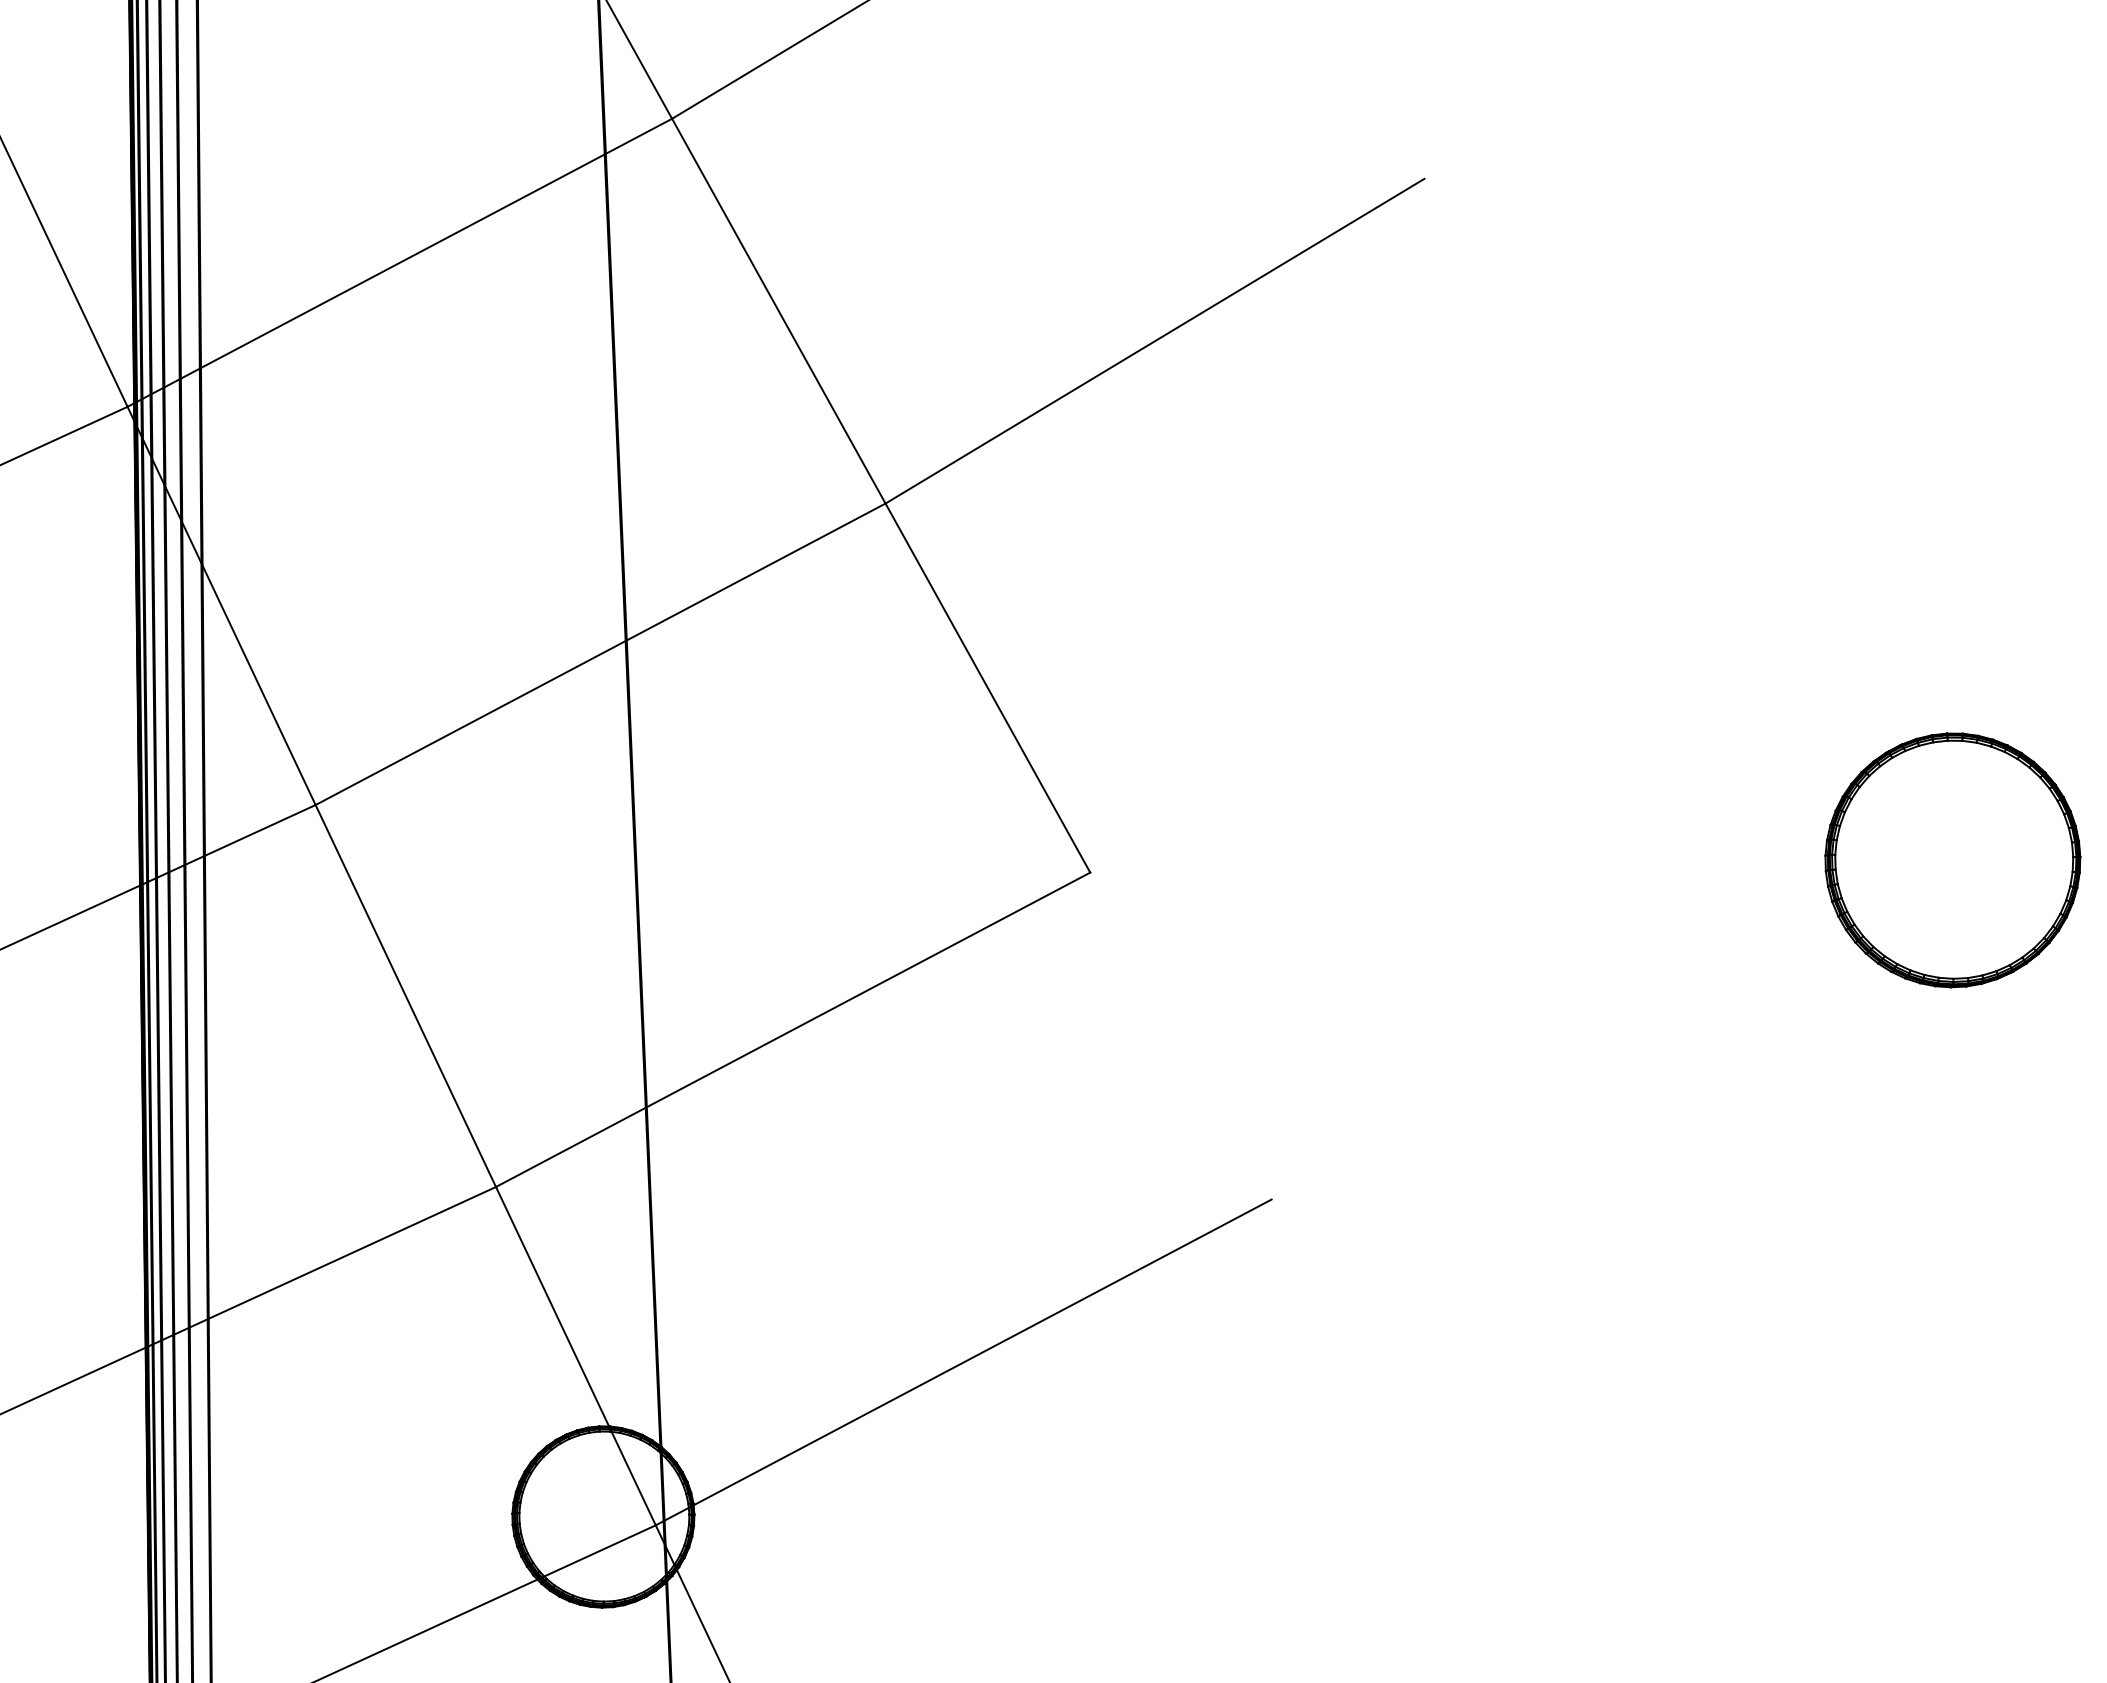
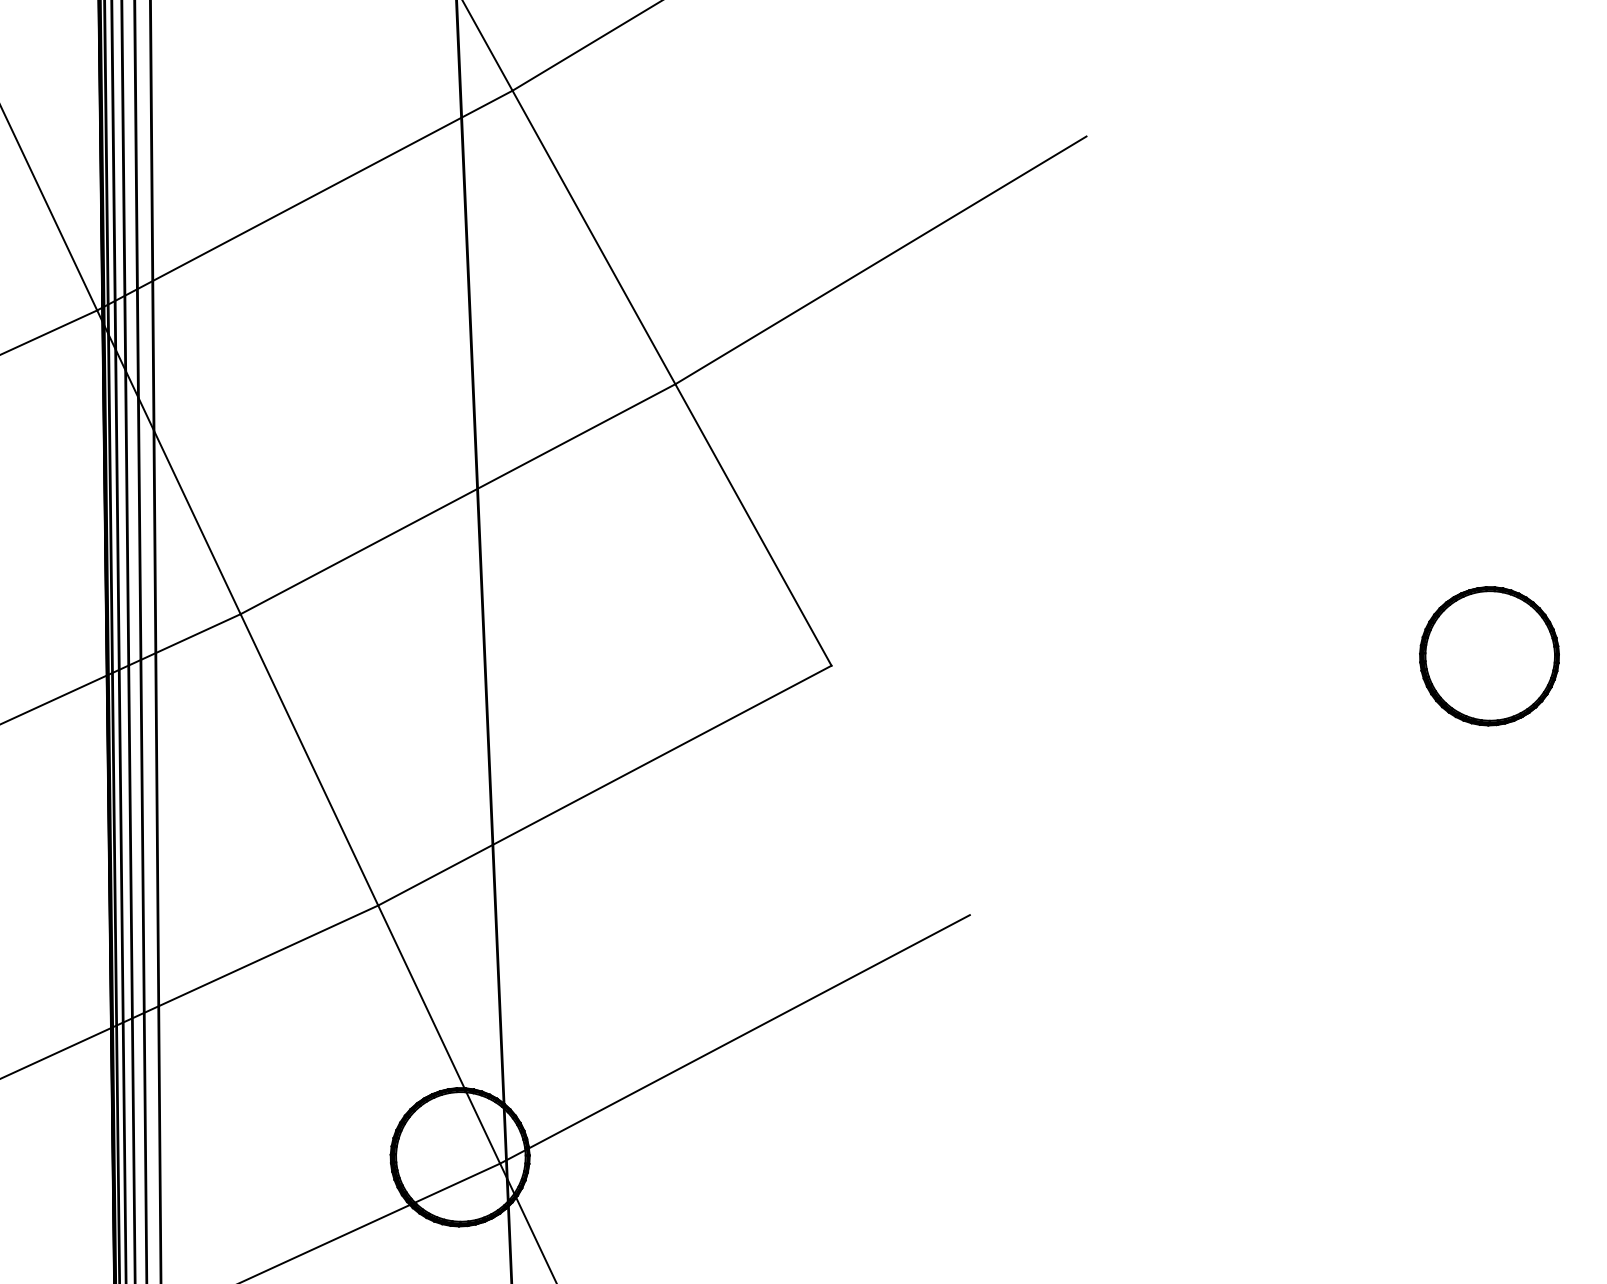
part: (1952, 859) -> (1489, 655), size x0.71

